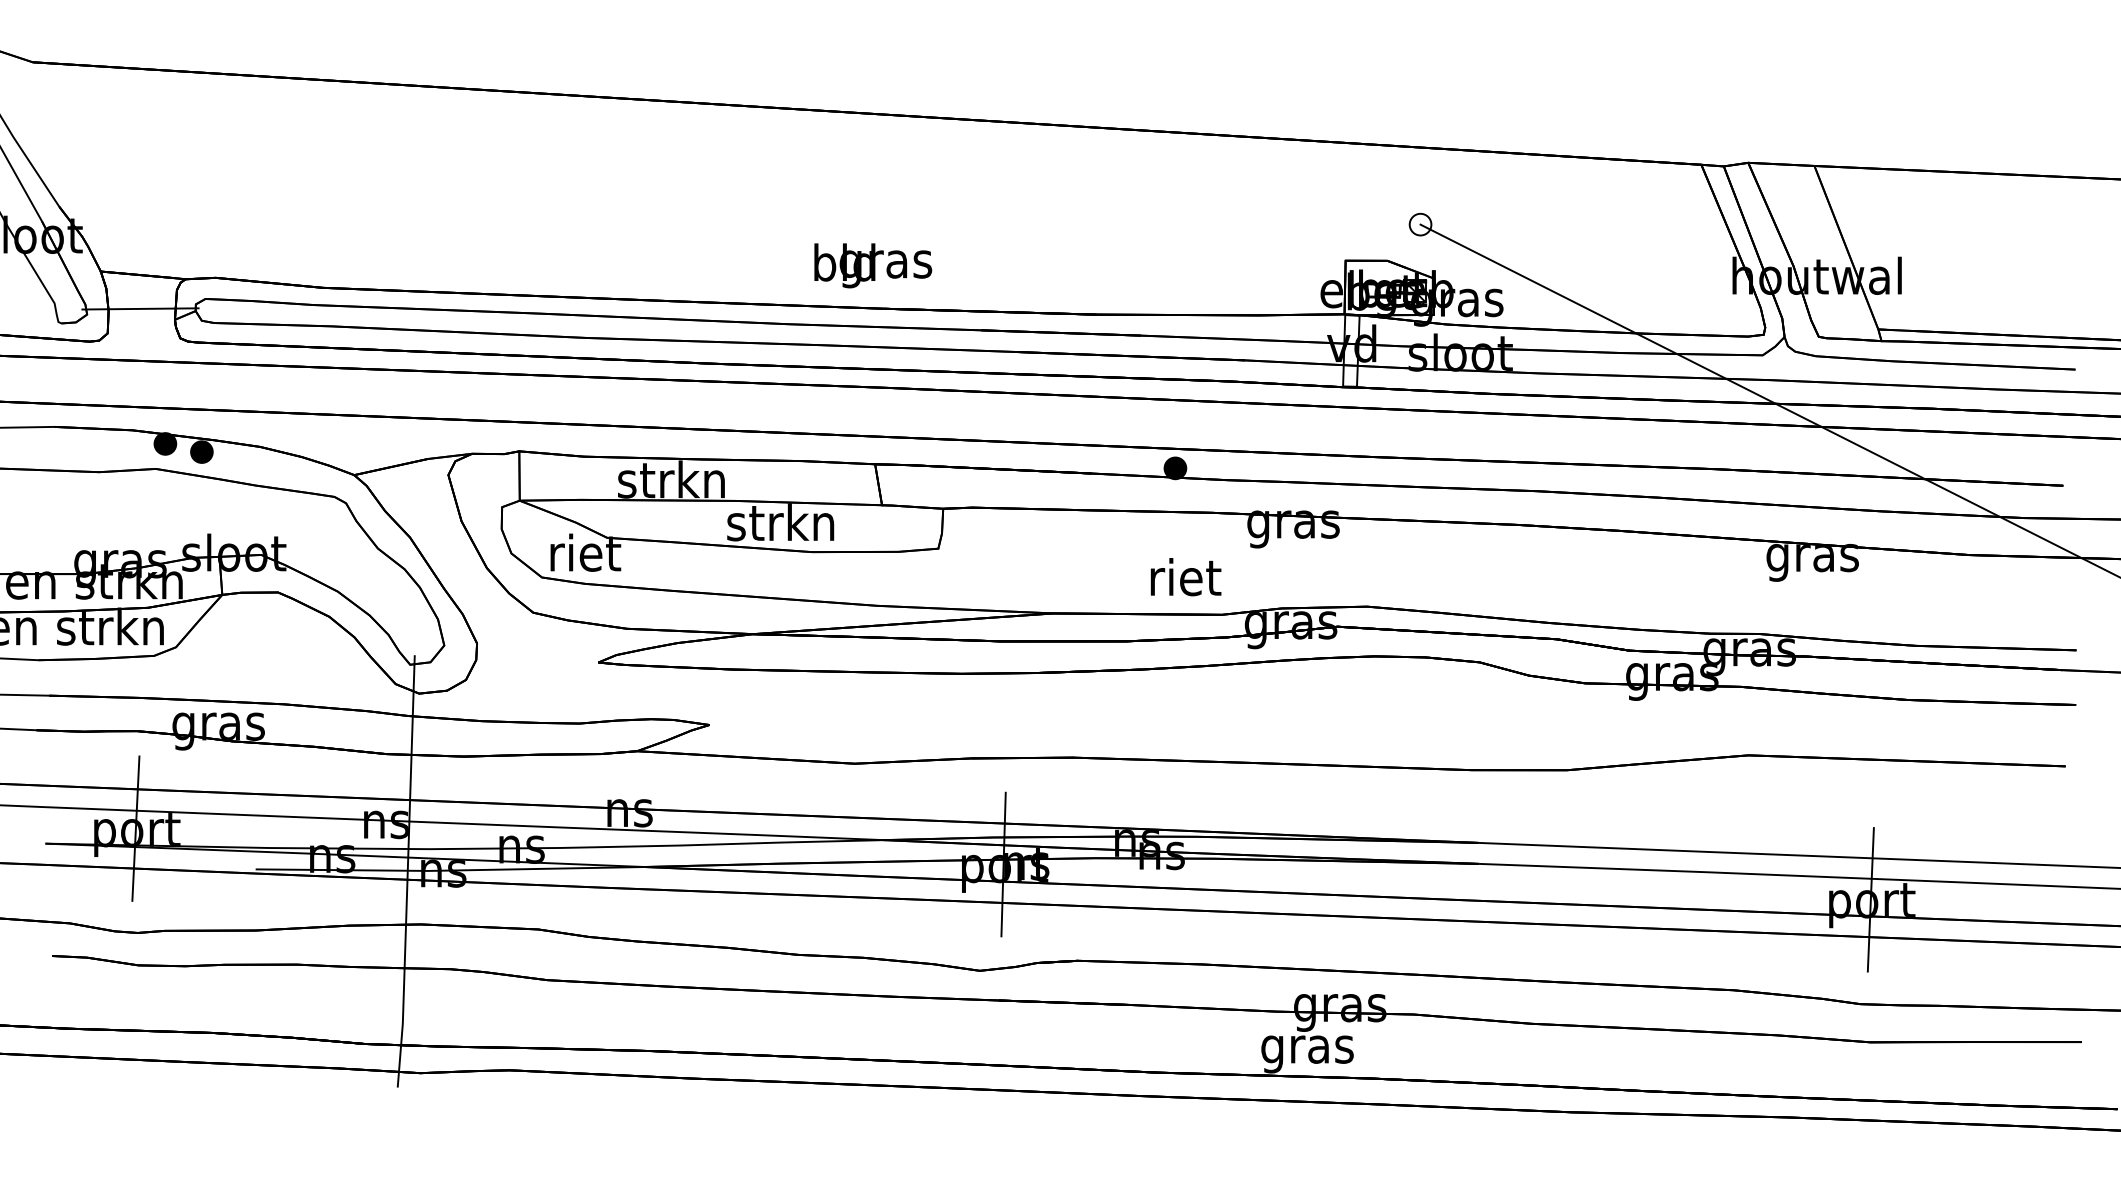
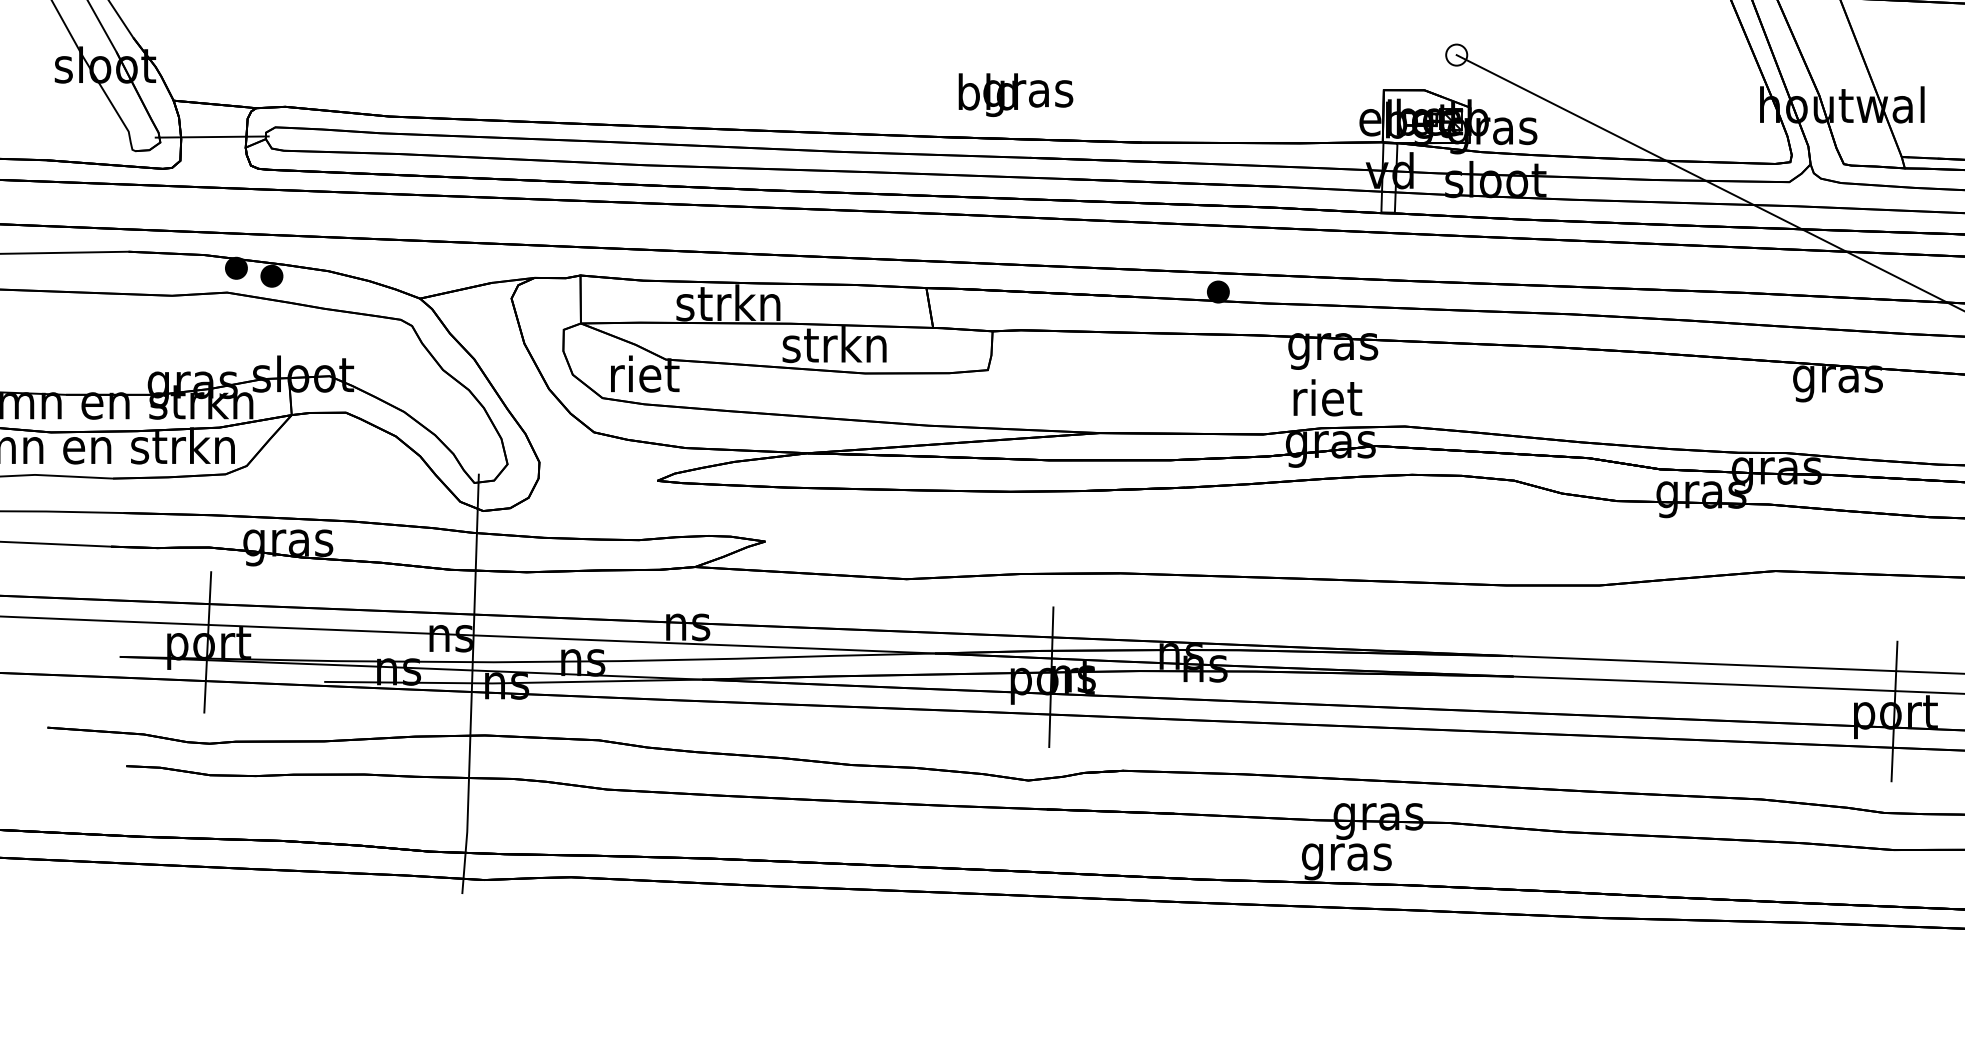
text: (873, 265) -> (1016, 94), moved
text: (1185, 577) -> (1327, 398), moved

